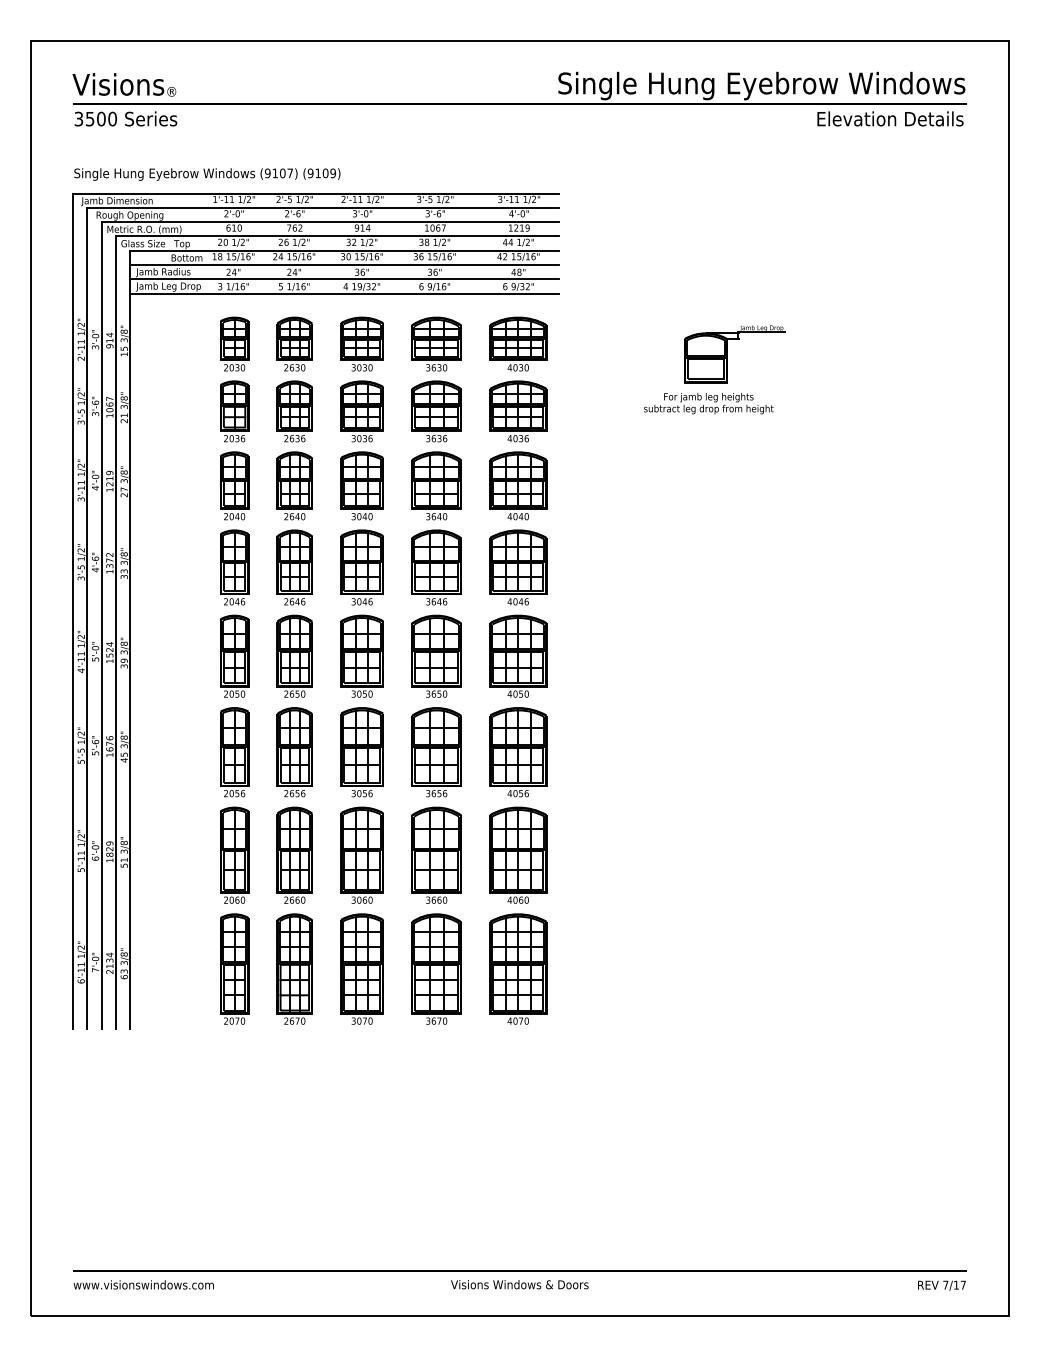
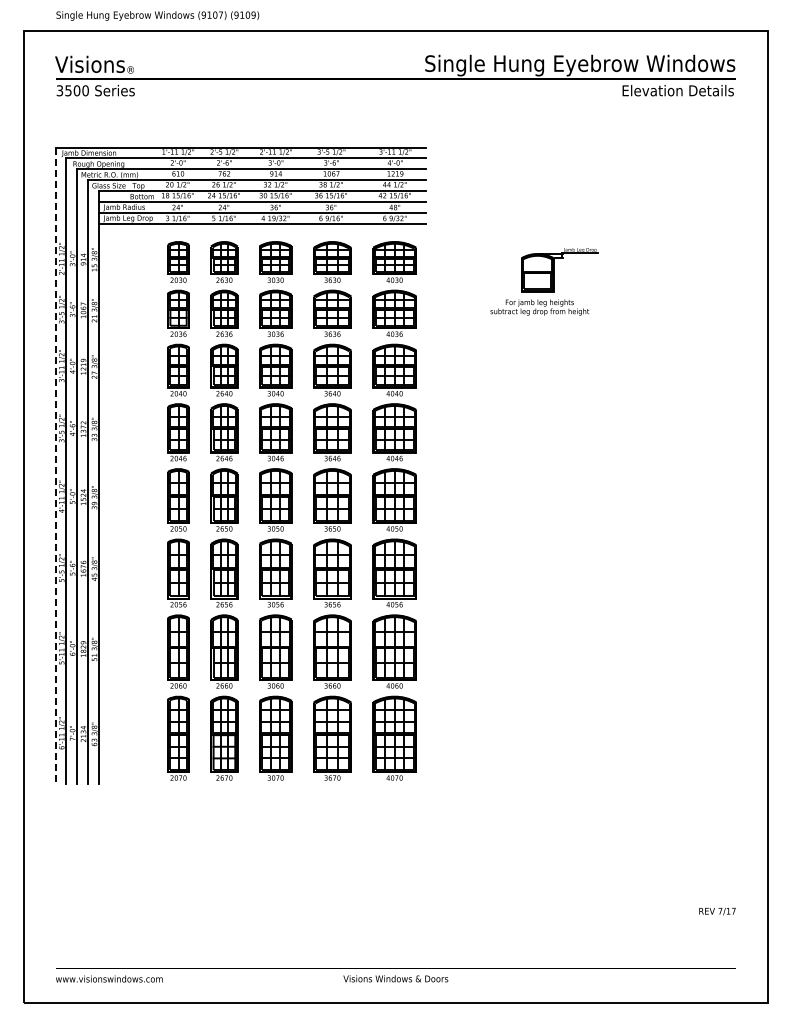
text: (206, 173) -> (157, 15), moved
line: (73, 612) -> (55, 466), solid -> dashed
text: (941, 1285) -> (717, 911), moved

